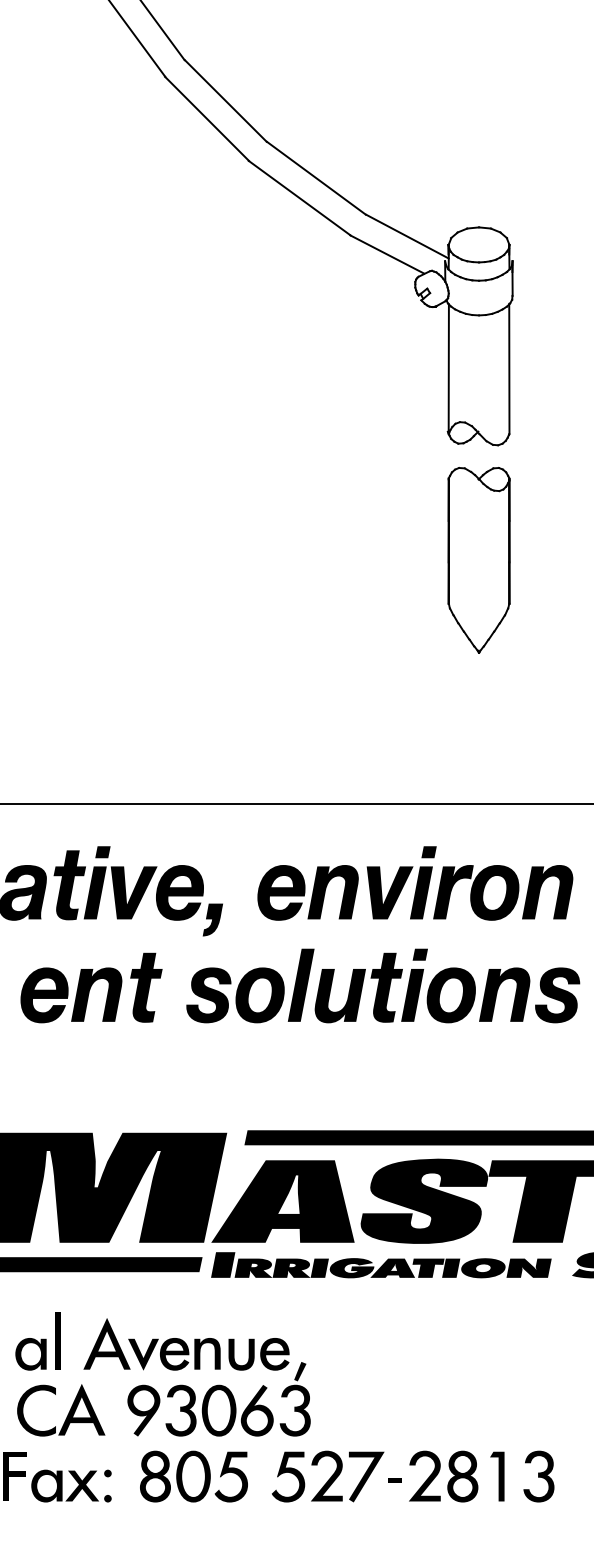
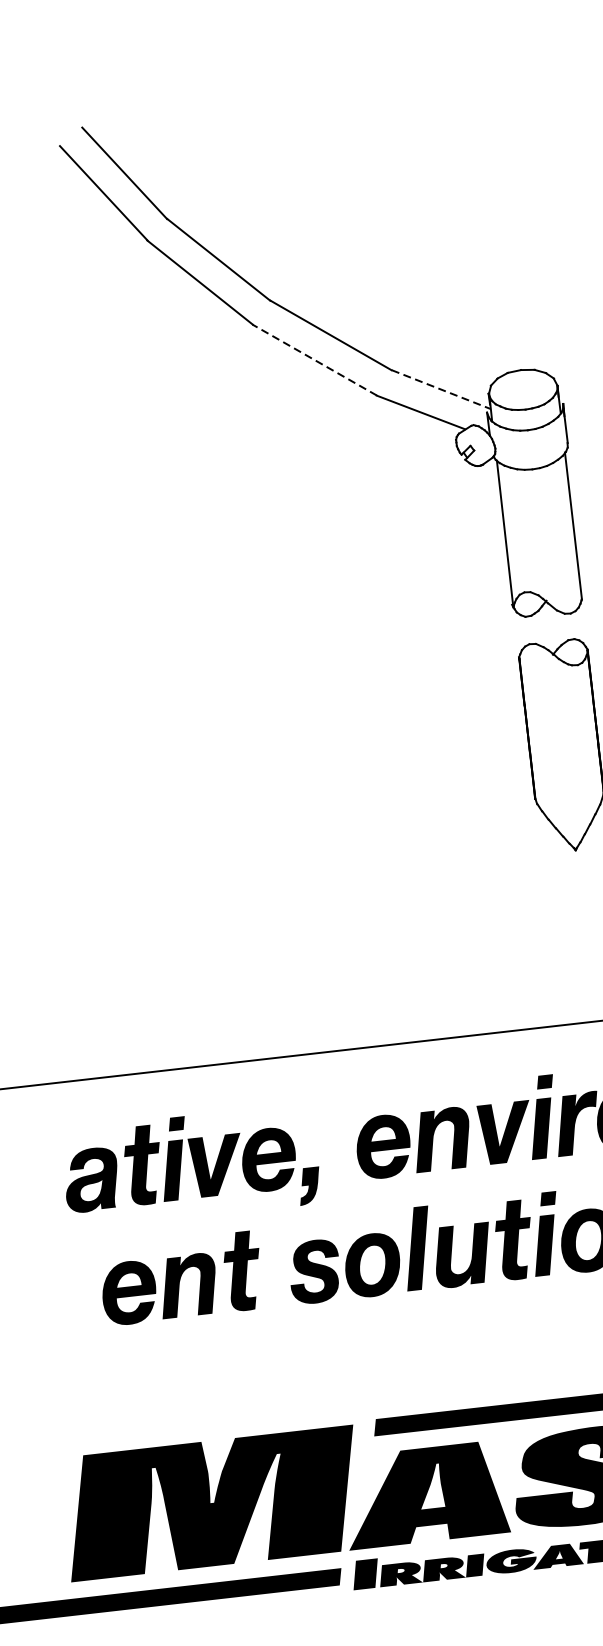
line: (299, 197) -> (314, 359), solid -> dashed
line: (407, 236) -> (441, 389), solid -> dashed

